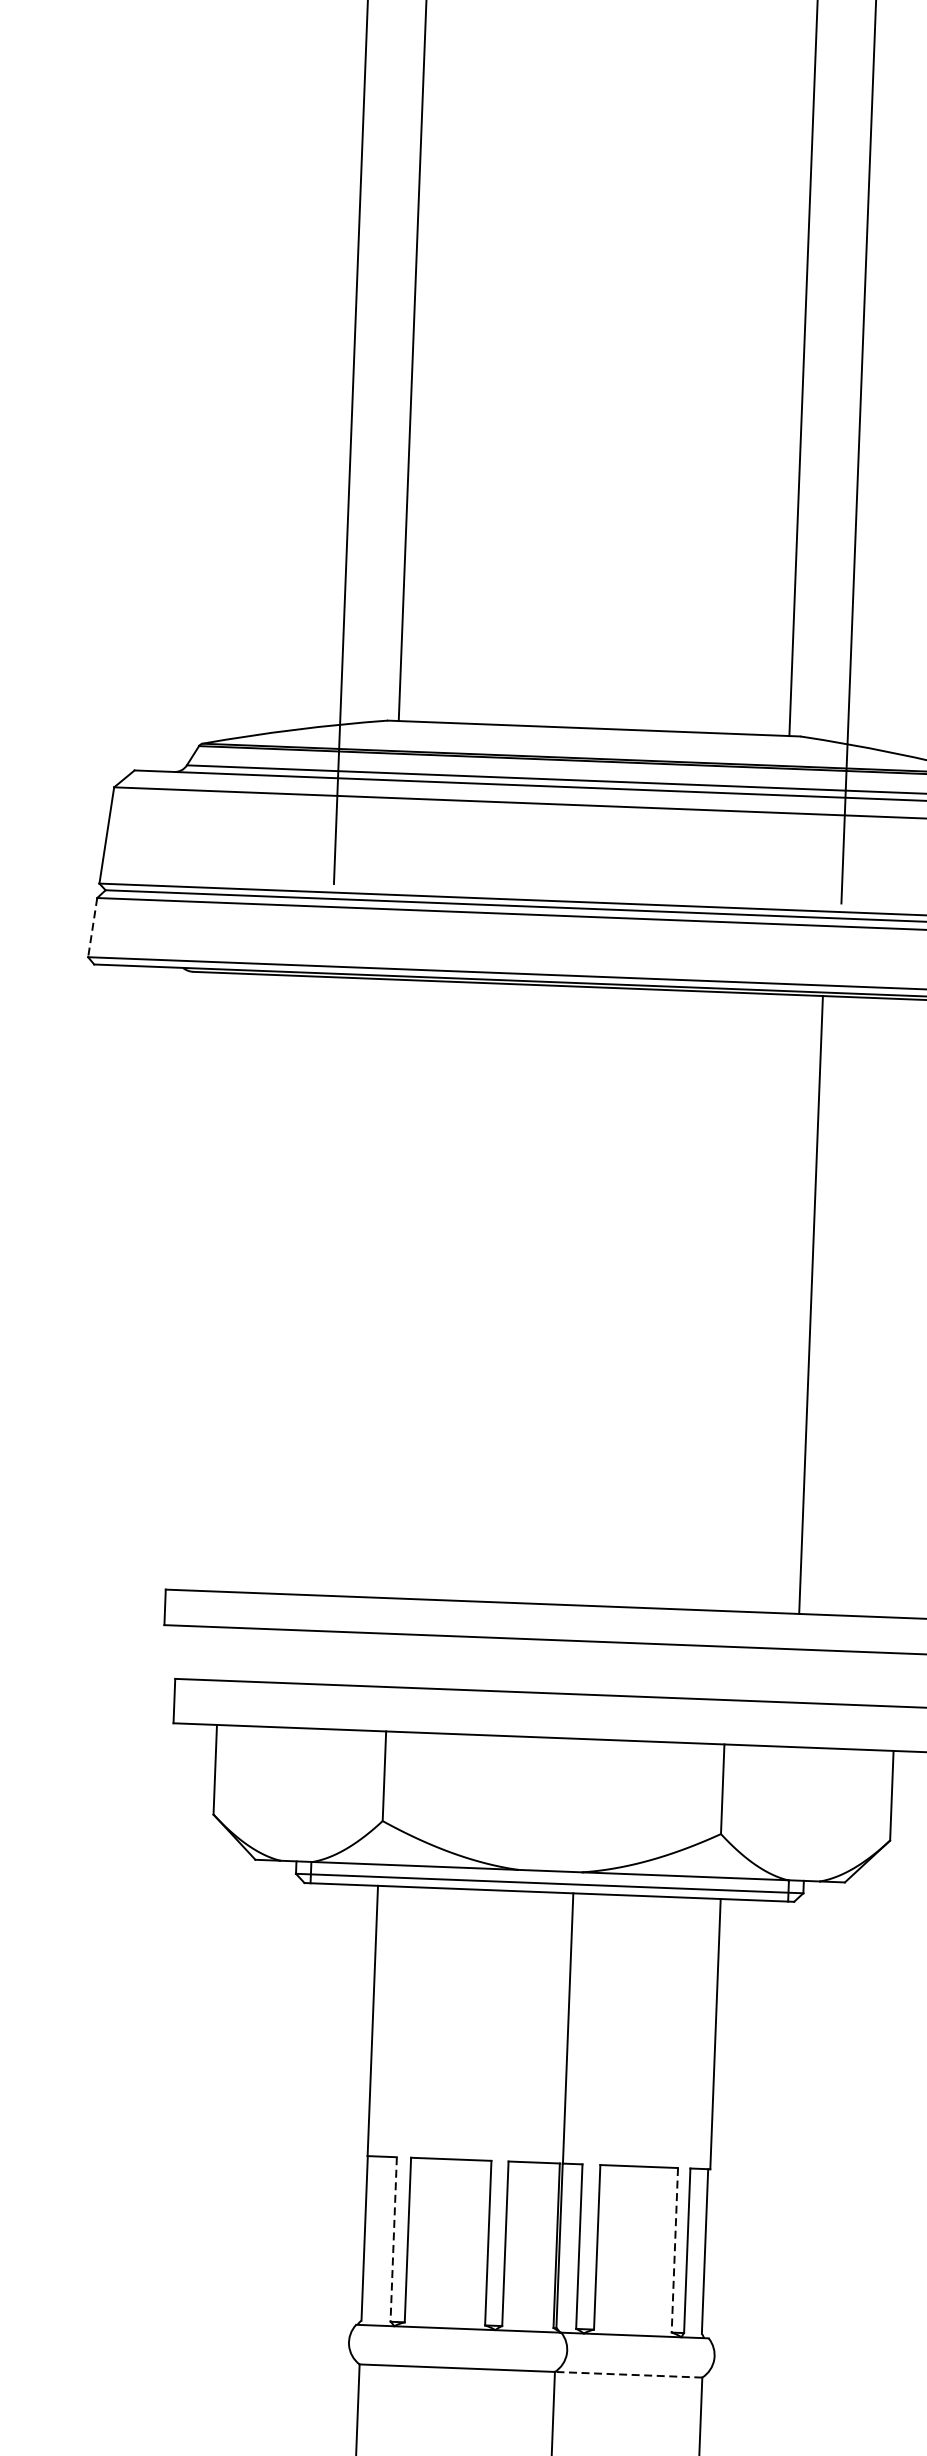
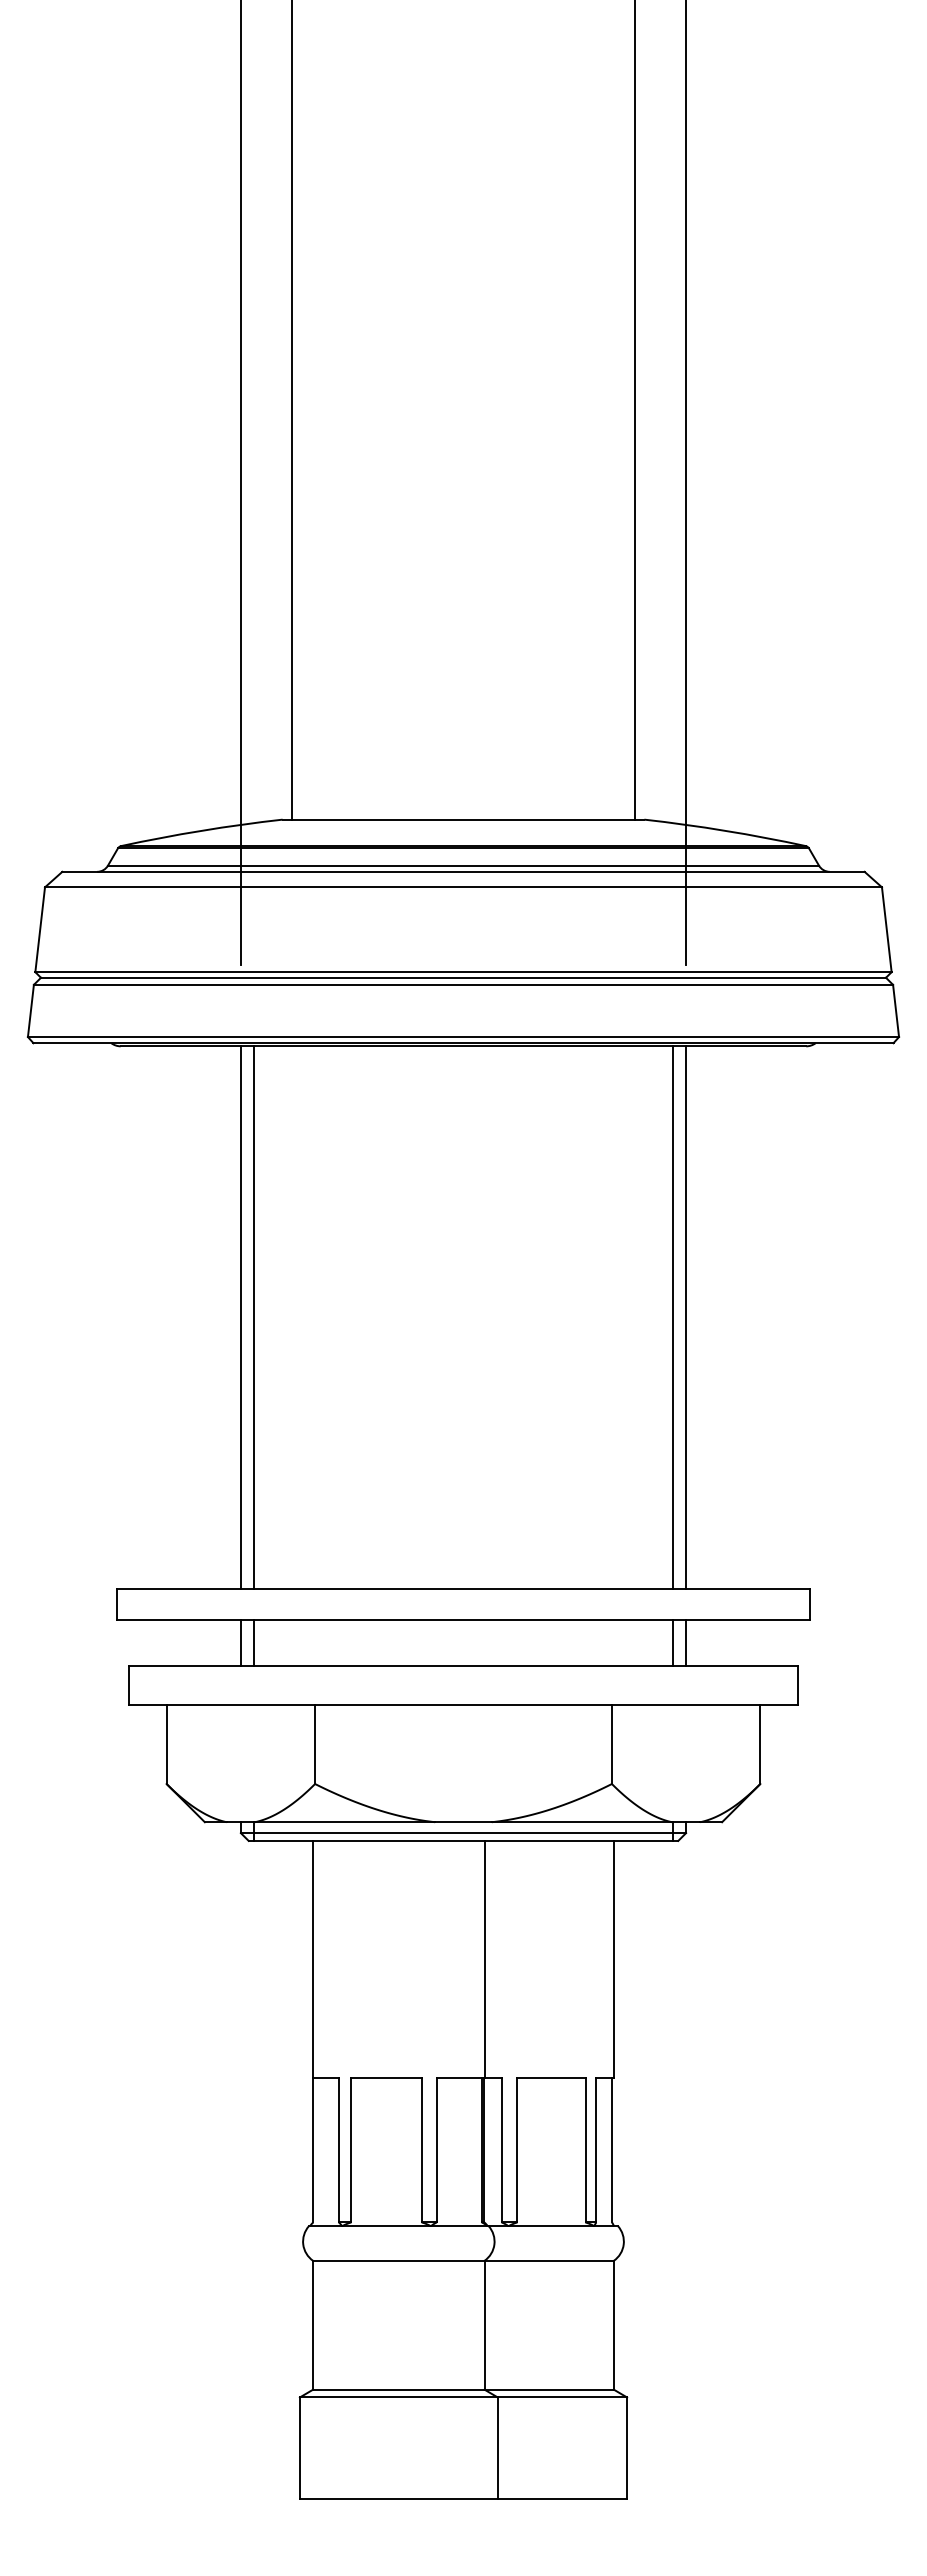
line: (92, 928) -> (30, 1011), dashed -> solid
line: (318, 1286) -> (240, 1317), added
line: (332, 1286) -> (253, 1317), added
line: (826, 1305) -> (686, 1317), added
line: (303, 1656) -> (240, 1642), added
line: (318, 1657) -> (253, 1642), added
line: (797, 1675) -> (673, 1642), added
line: (812, 1676) -> (686, 1642), added
line: (393, 2239) -> (338, 2150), dashed -> solid
line: (674, 2250) -> (585, 2150), dashed -> solid
line: (628, 2374) -> (549, 2260), dashed -> solid

